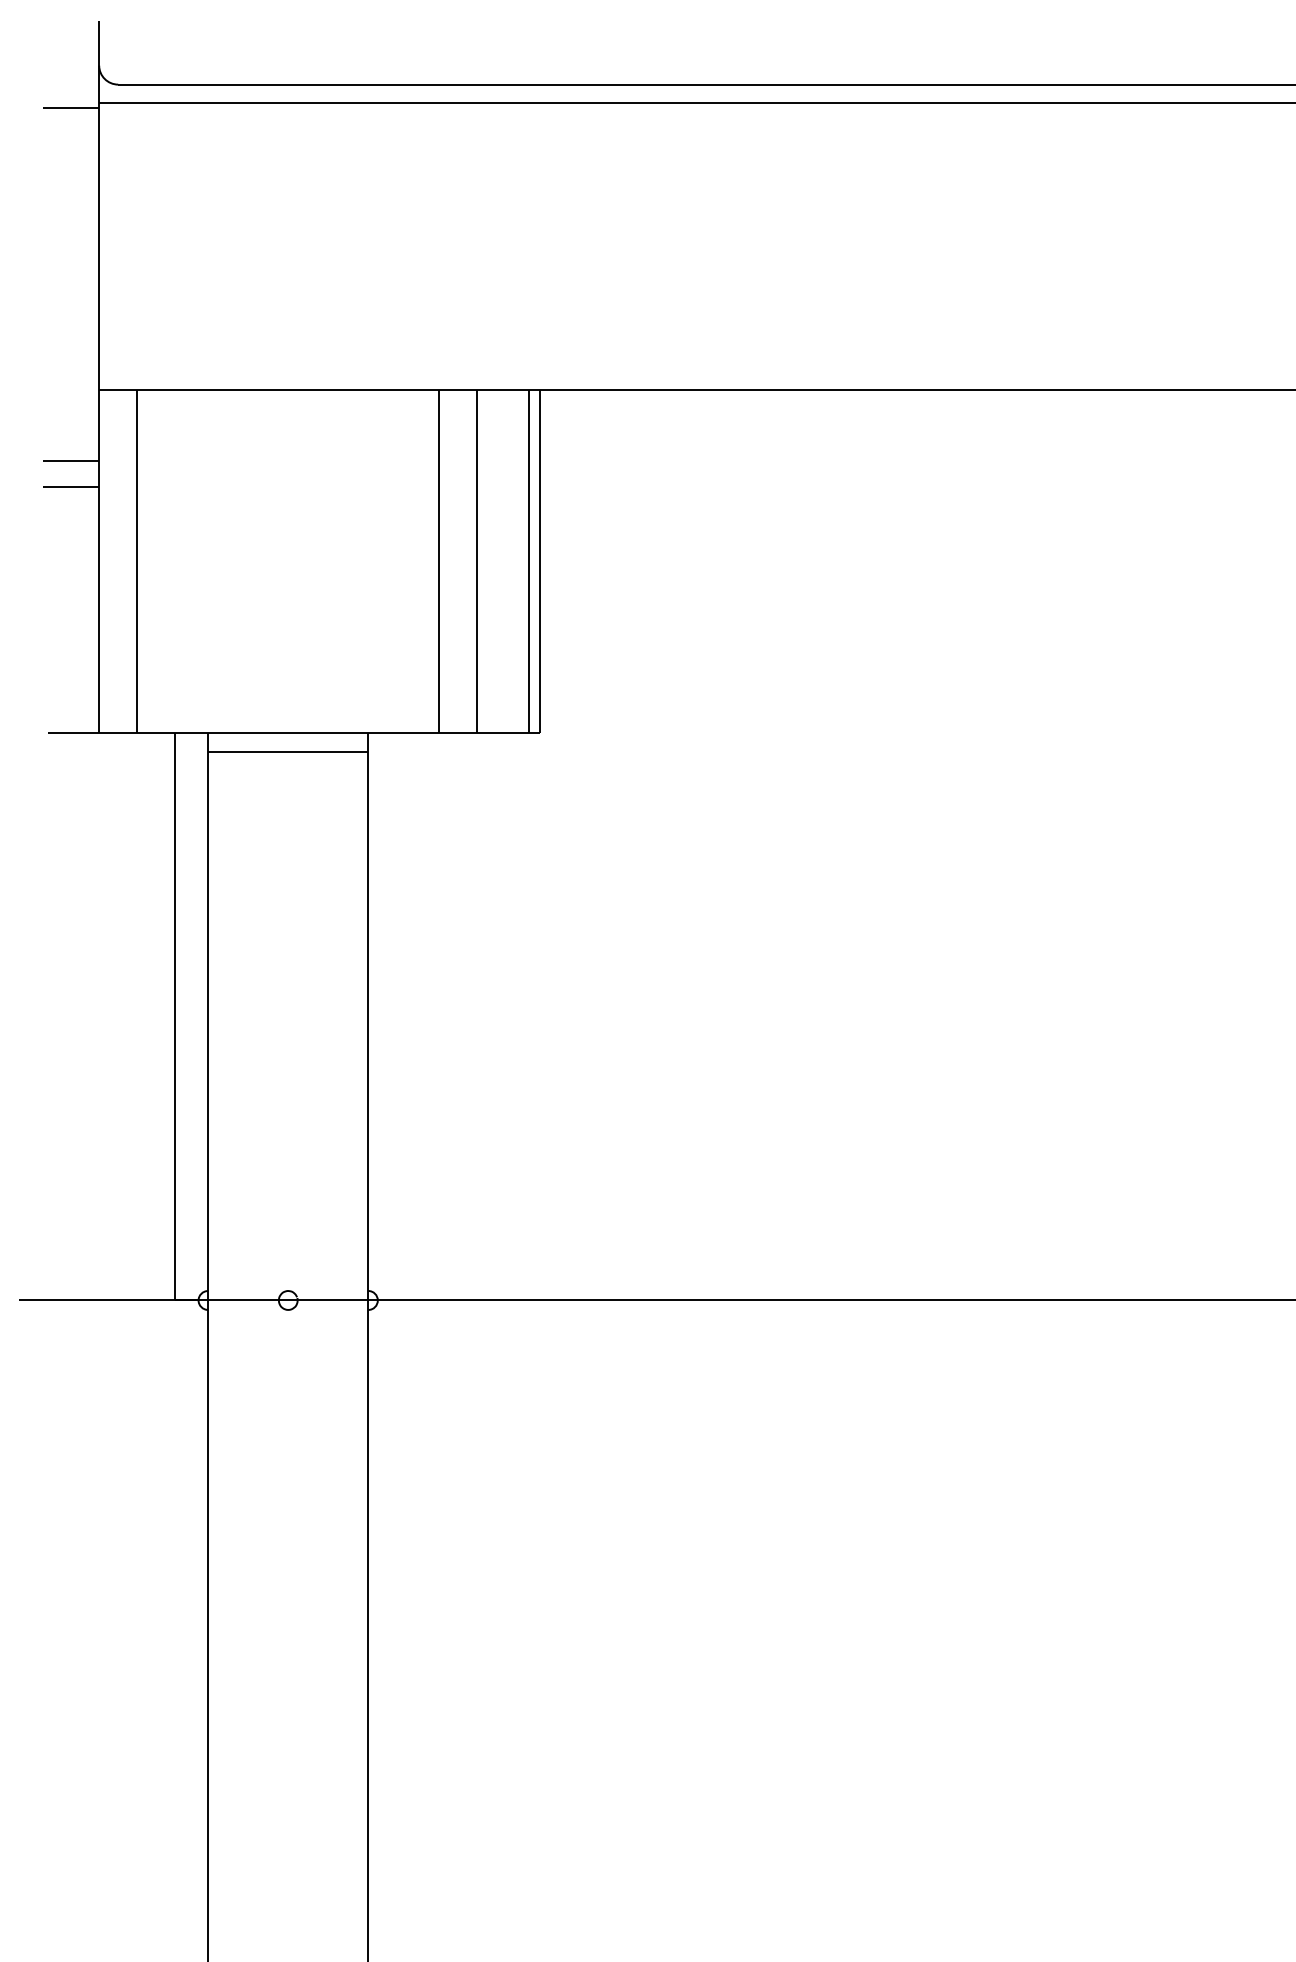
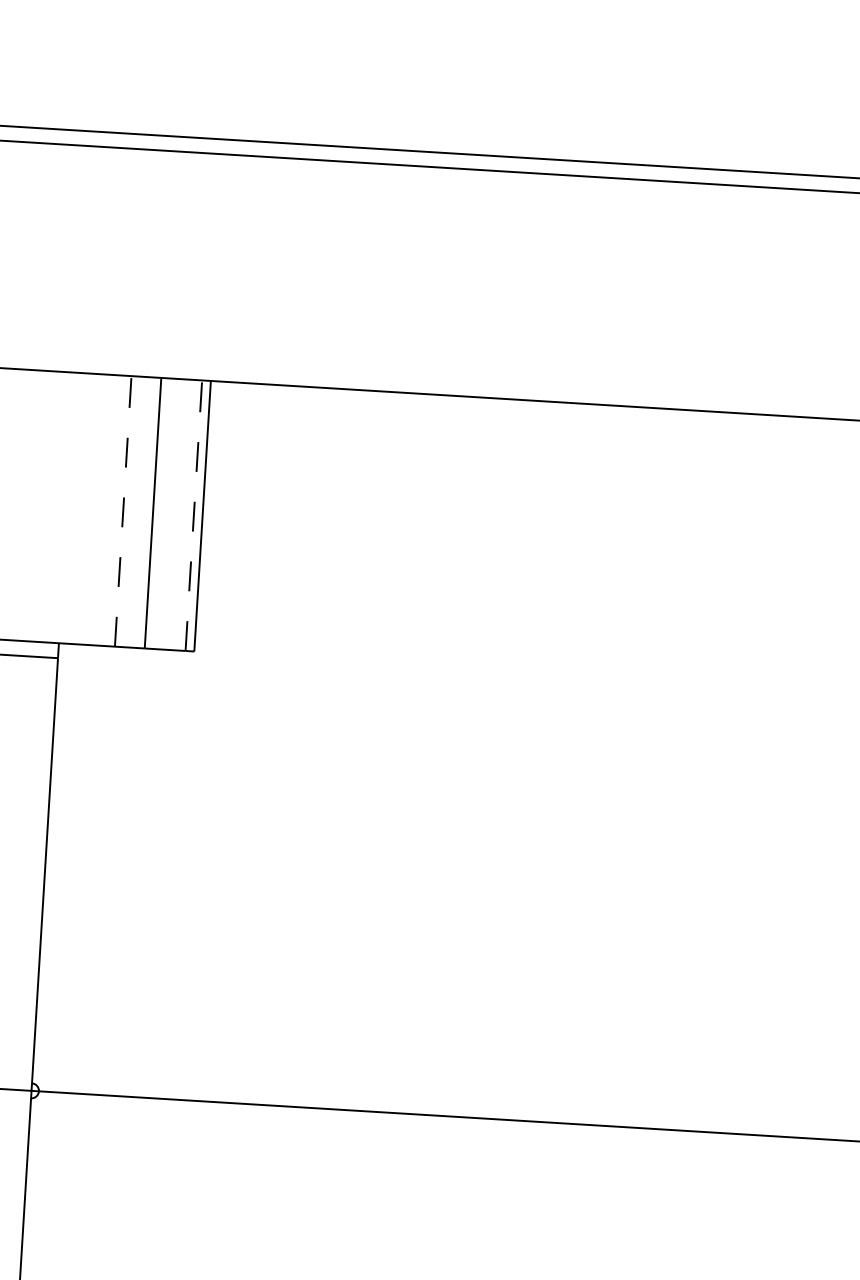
line: (439, 561) -> (123, 511), solid -> dashed
line: (528, 561) -> (193, 515), solid -> dashed

